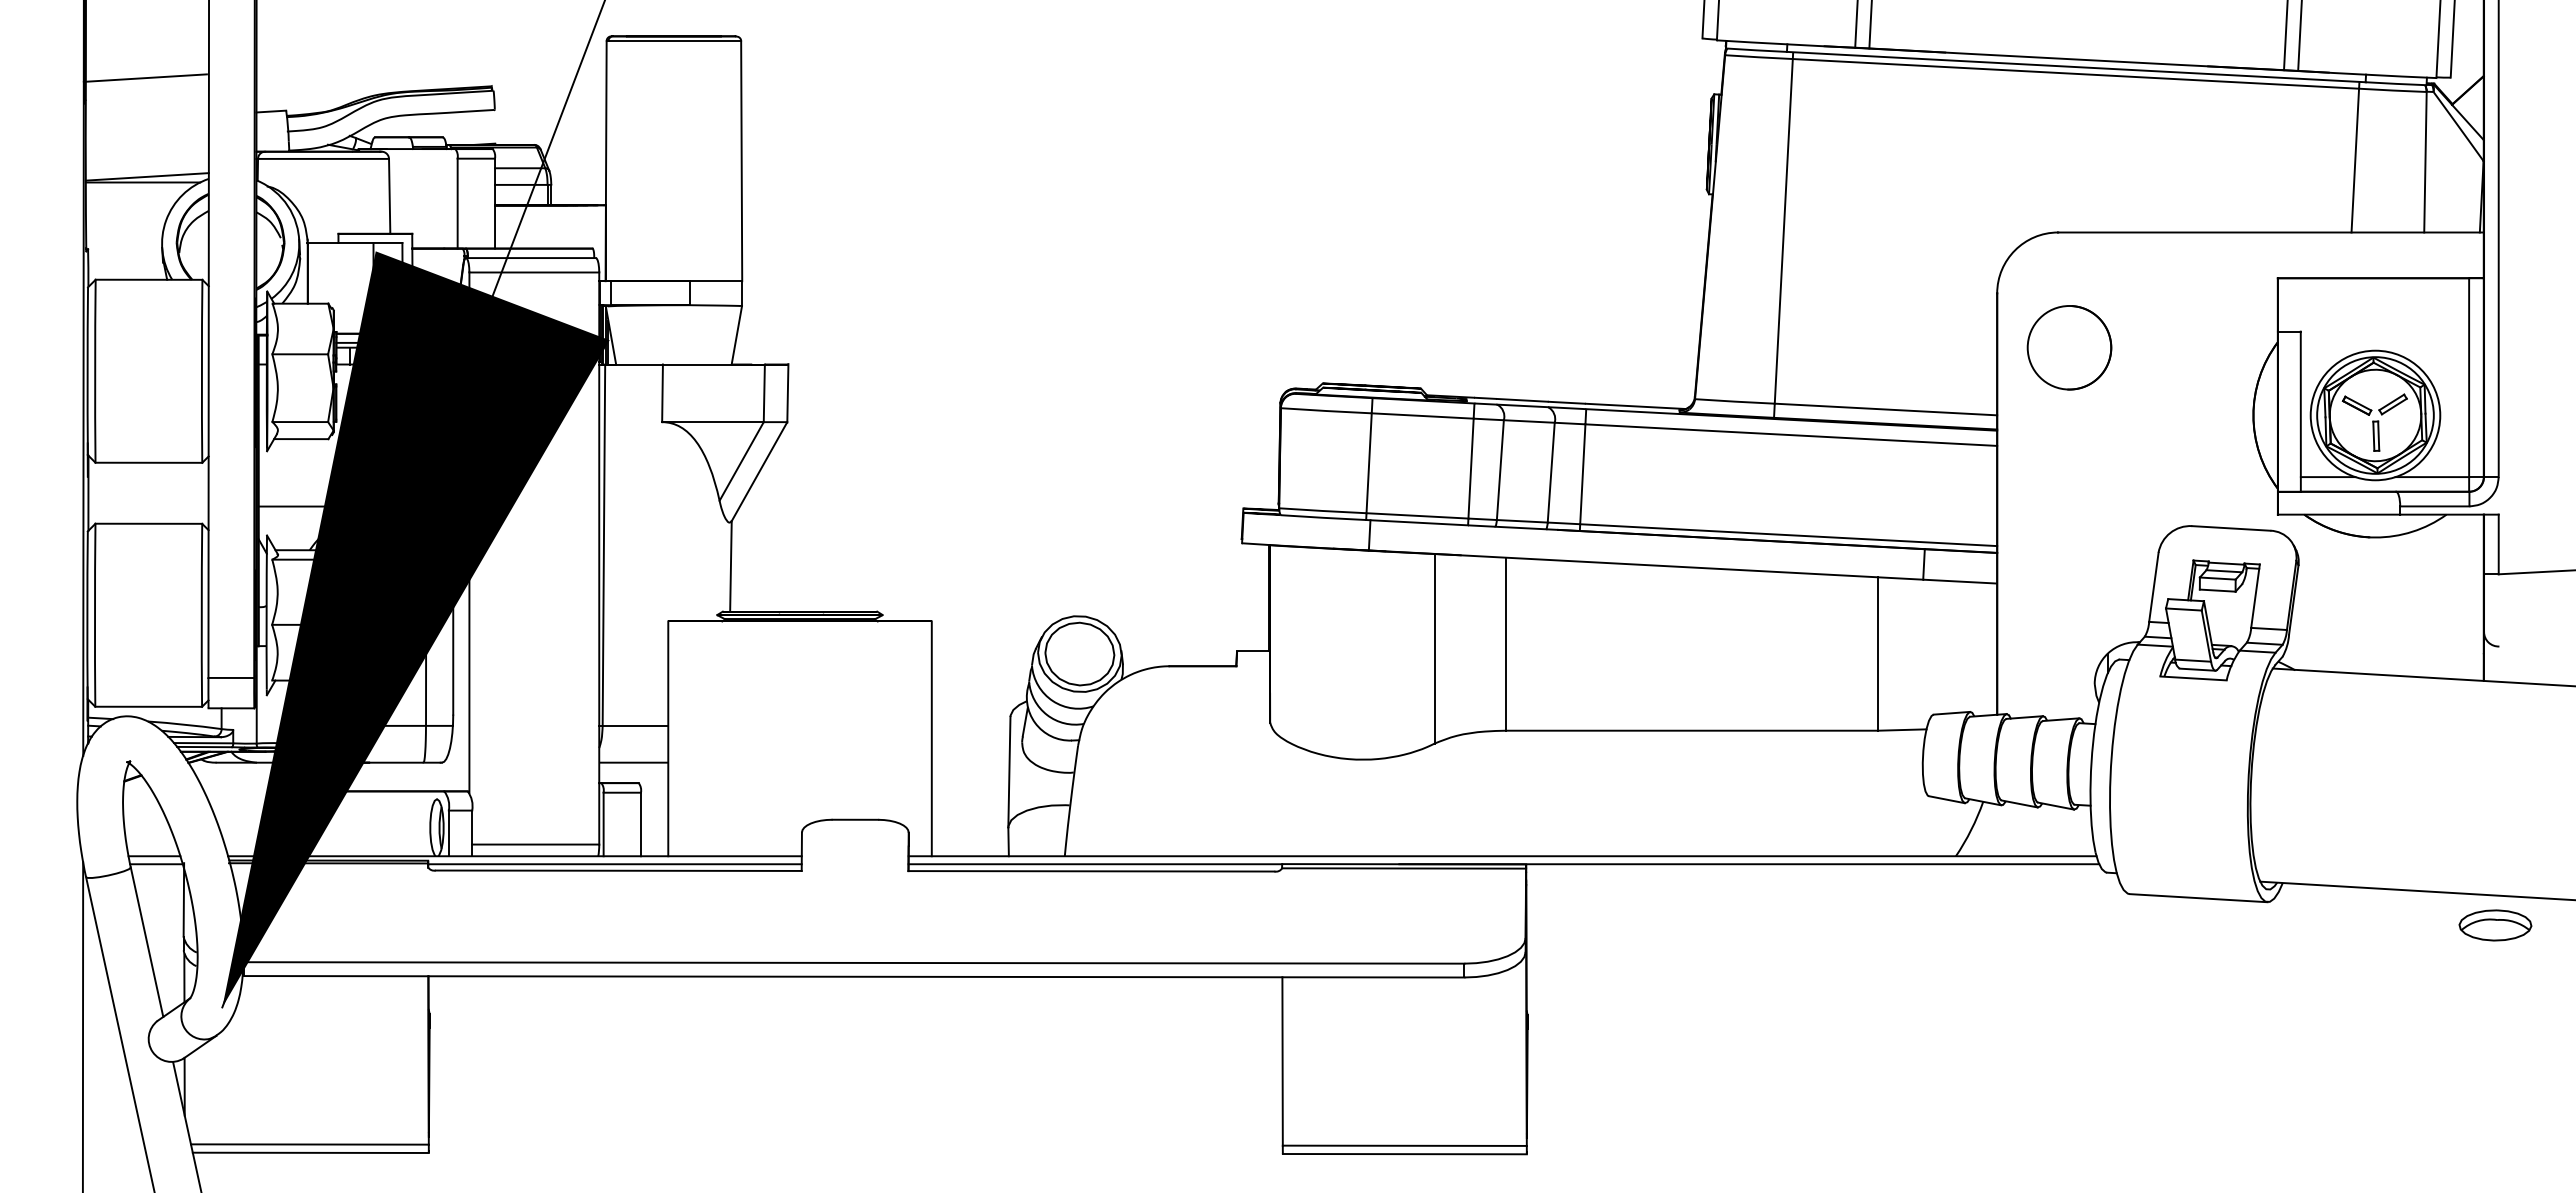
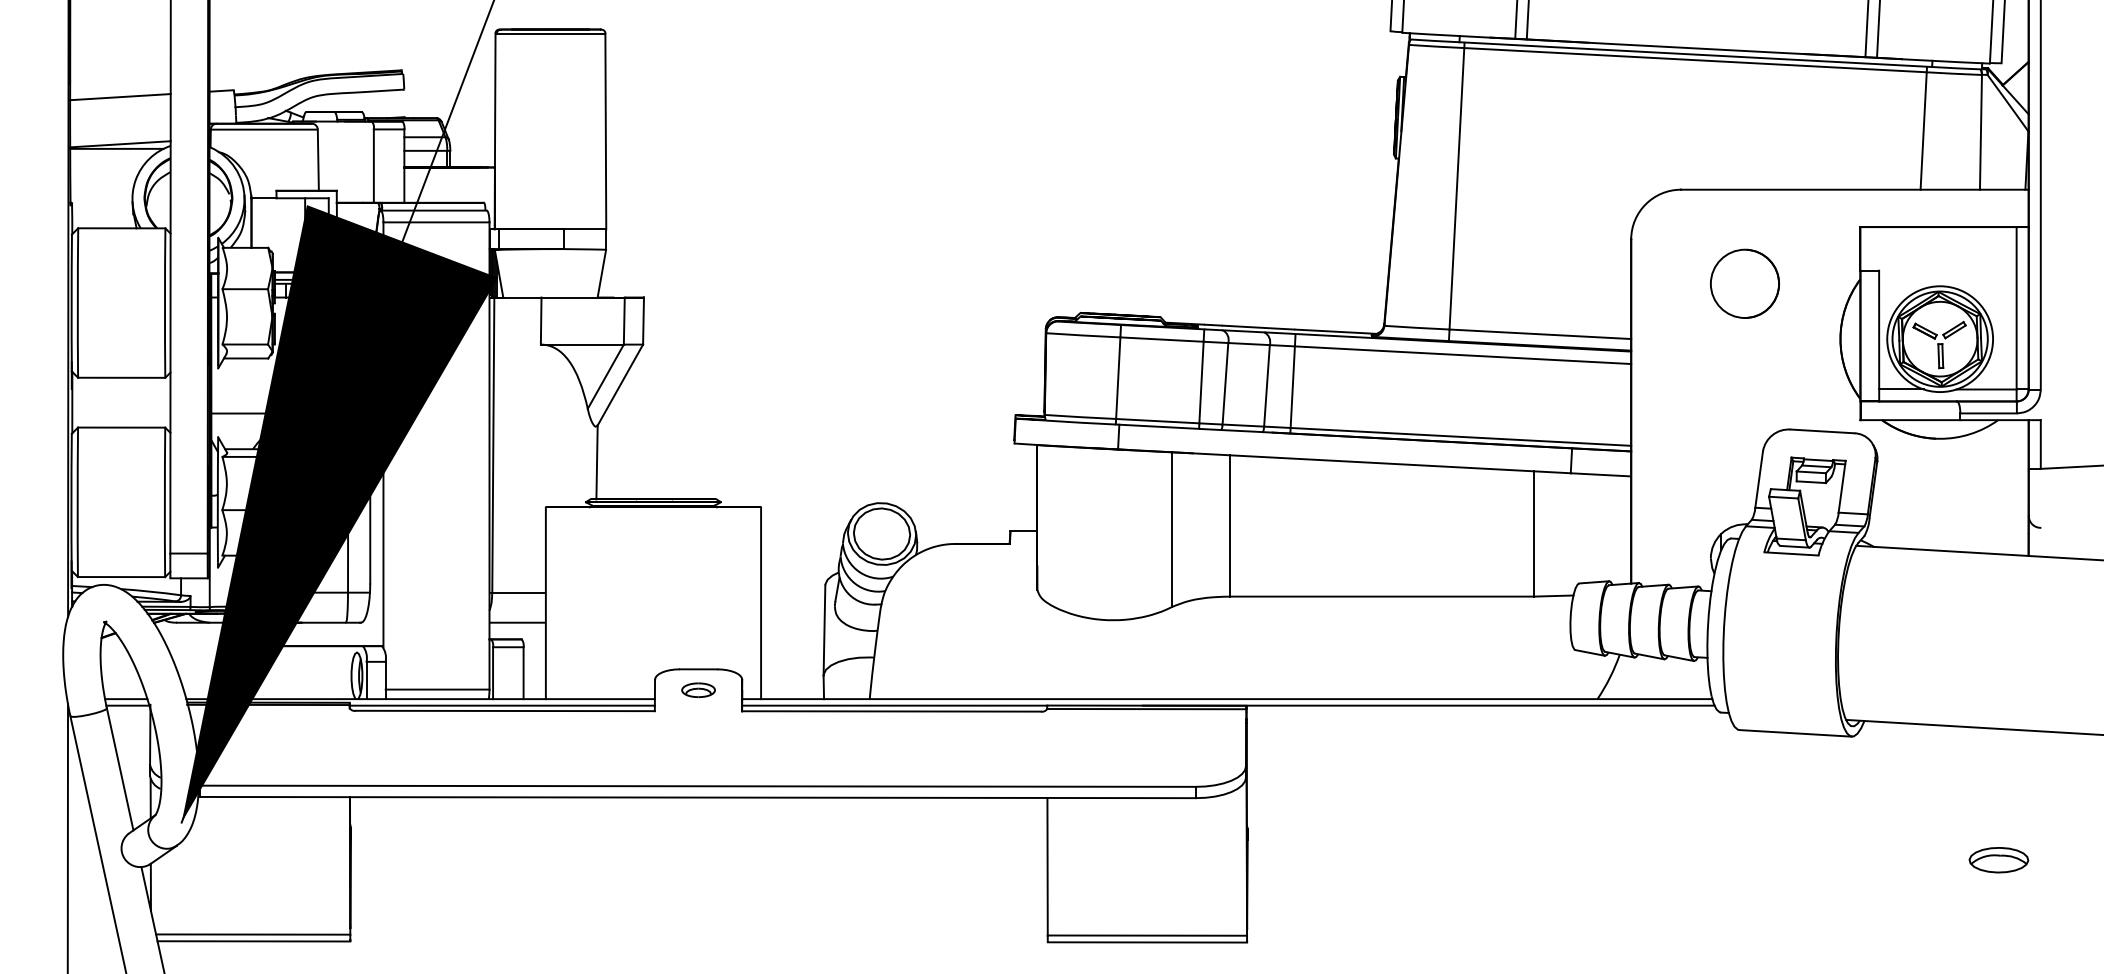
line: (144, 77) -> (119, 96), moved
part: (2069, 347) -> (1744, 283), moved
part: (855, 845) -> (698, 690), added
part: (2495, 925) -> (1998, 860), moved

